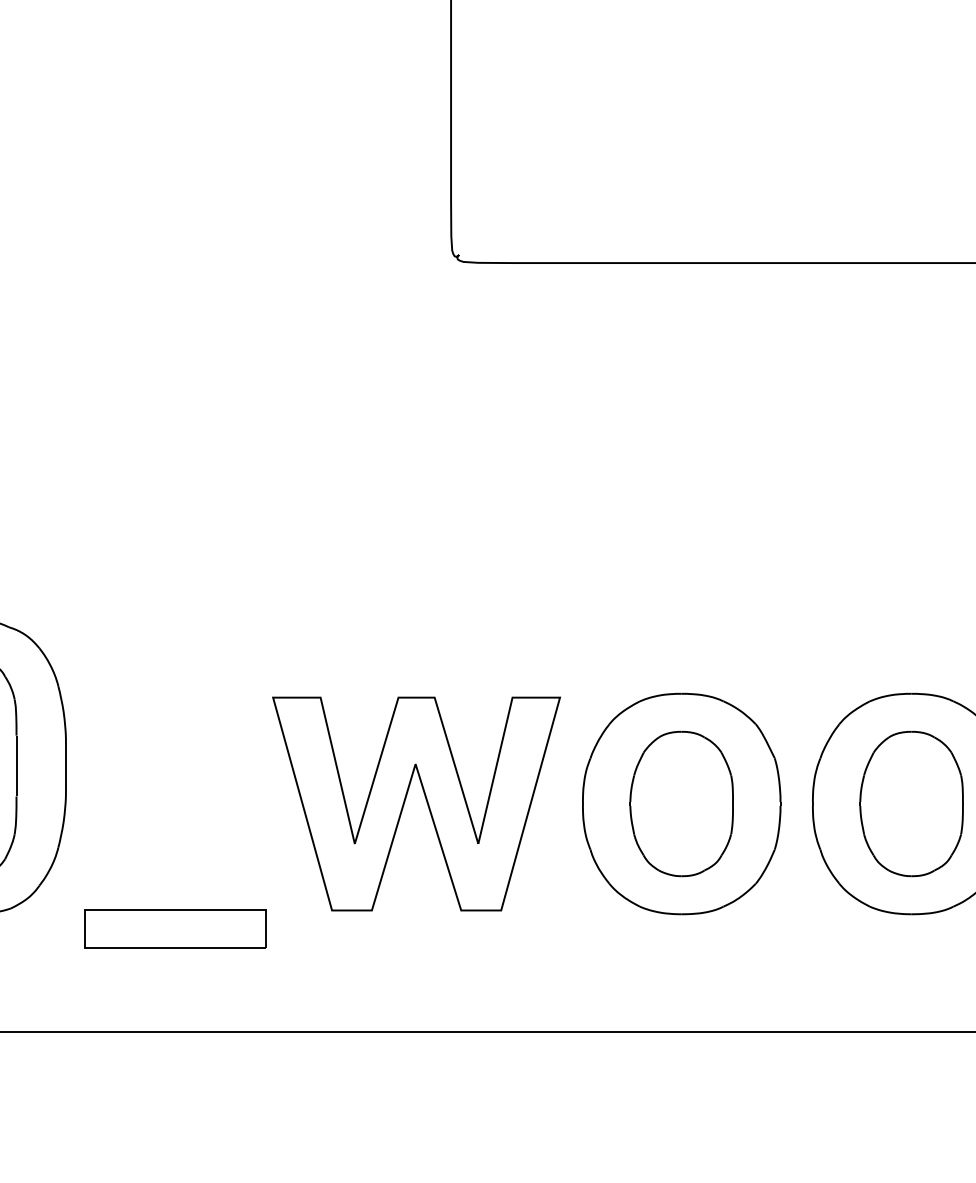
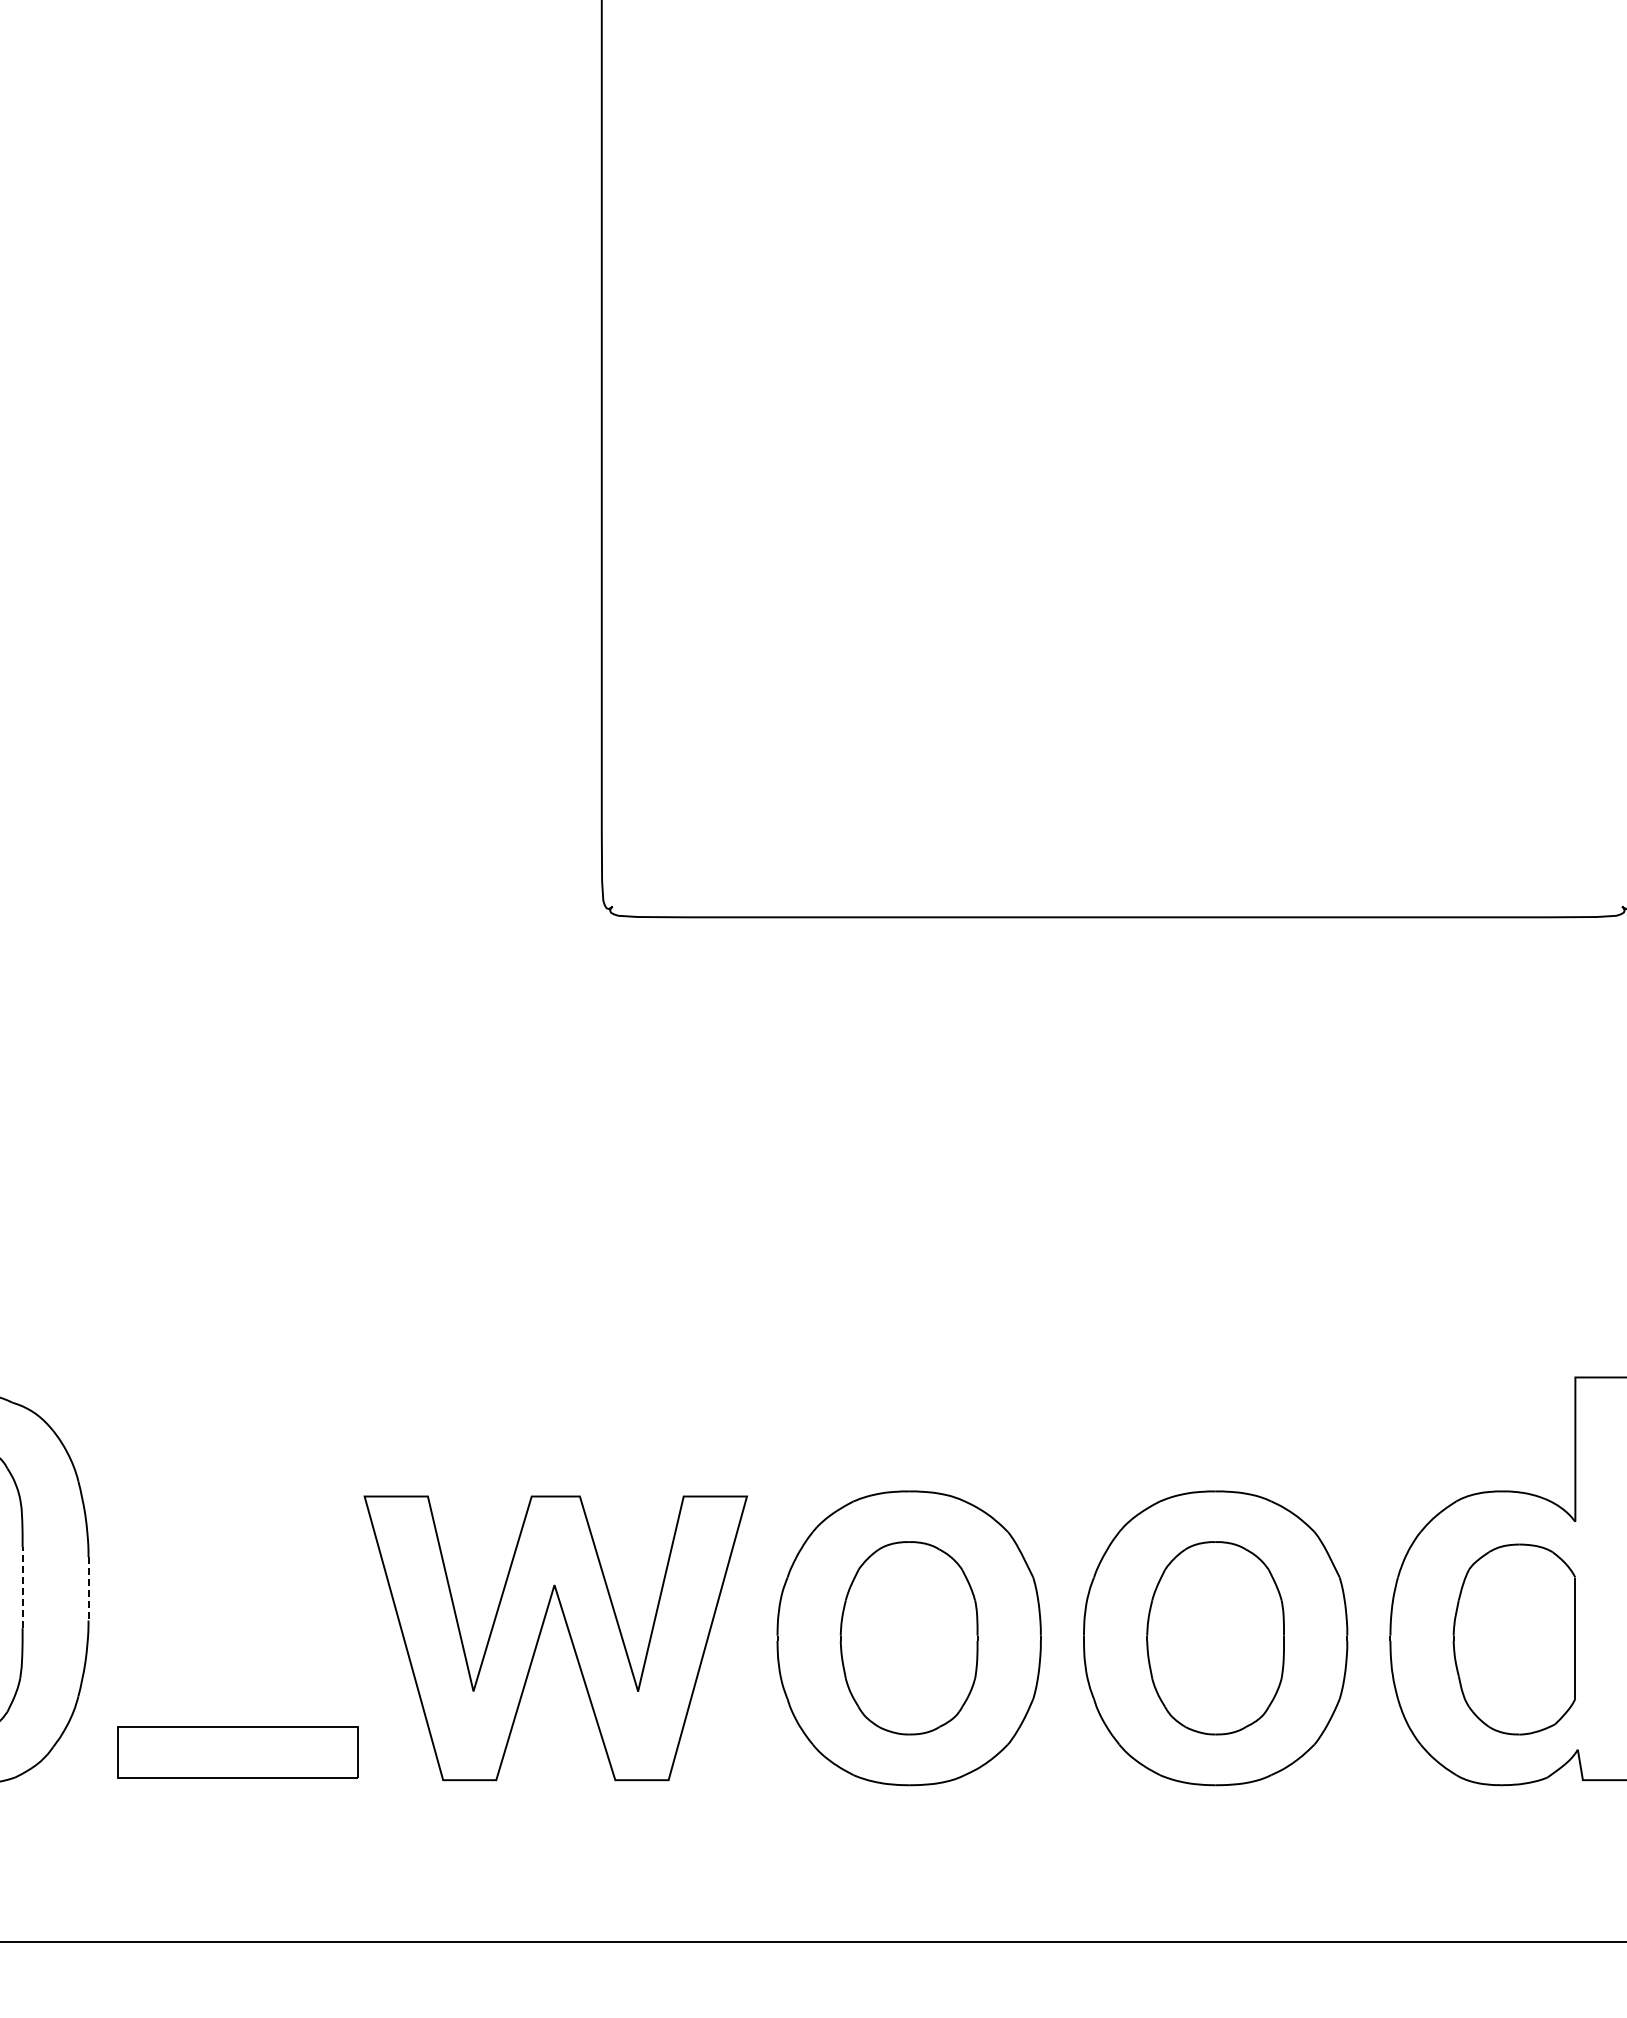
line: (16, 765) -> (22, 1587), solid -> dashed
line: (65, 766) -> (88, 1588), solid -> dashed
part: (174, 929) -> (237, 1752), moved

